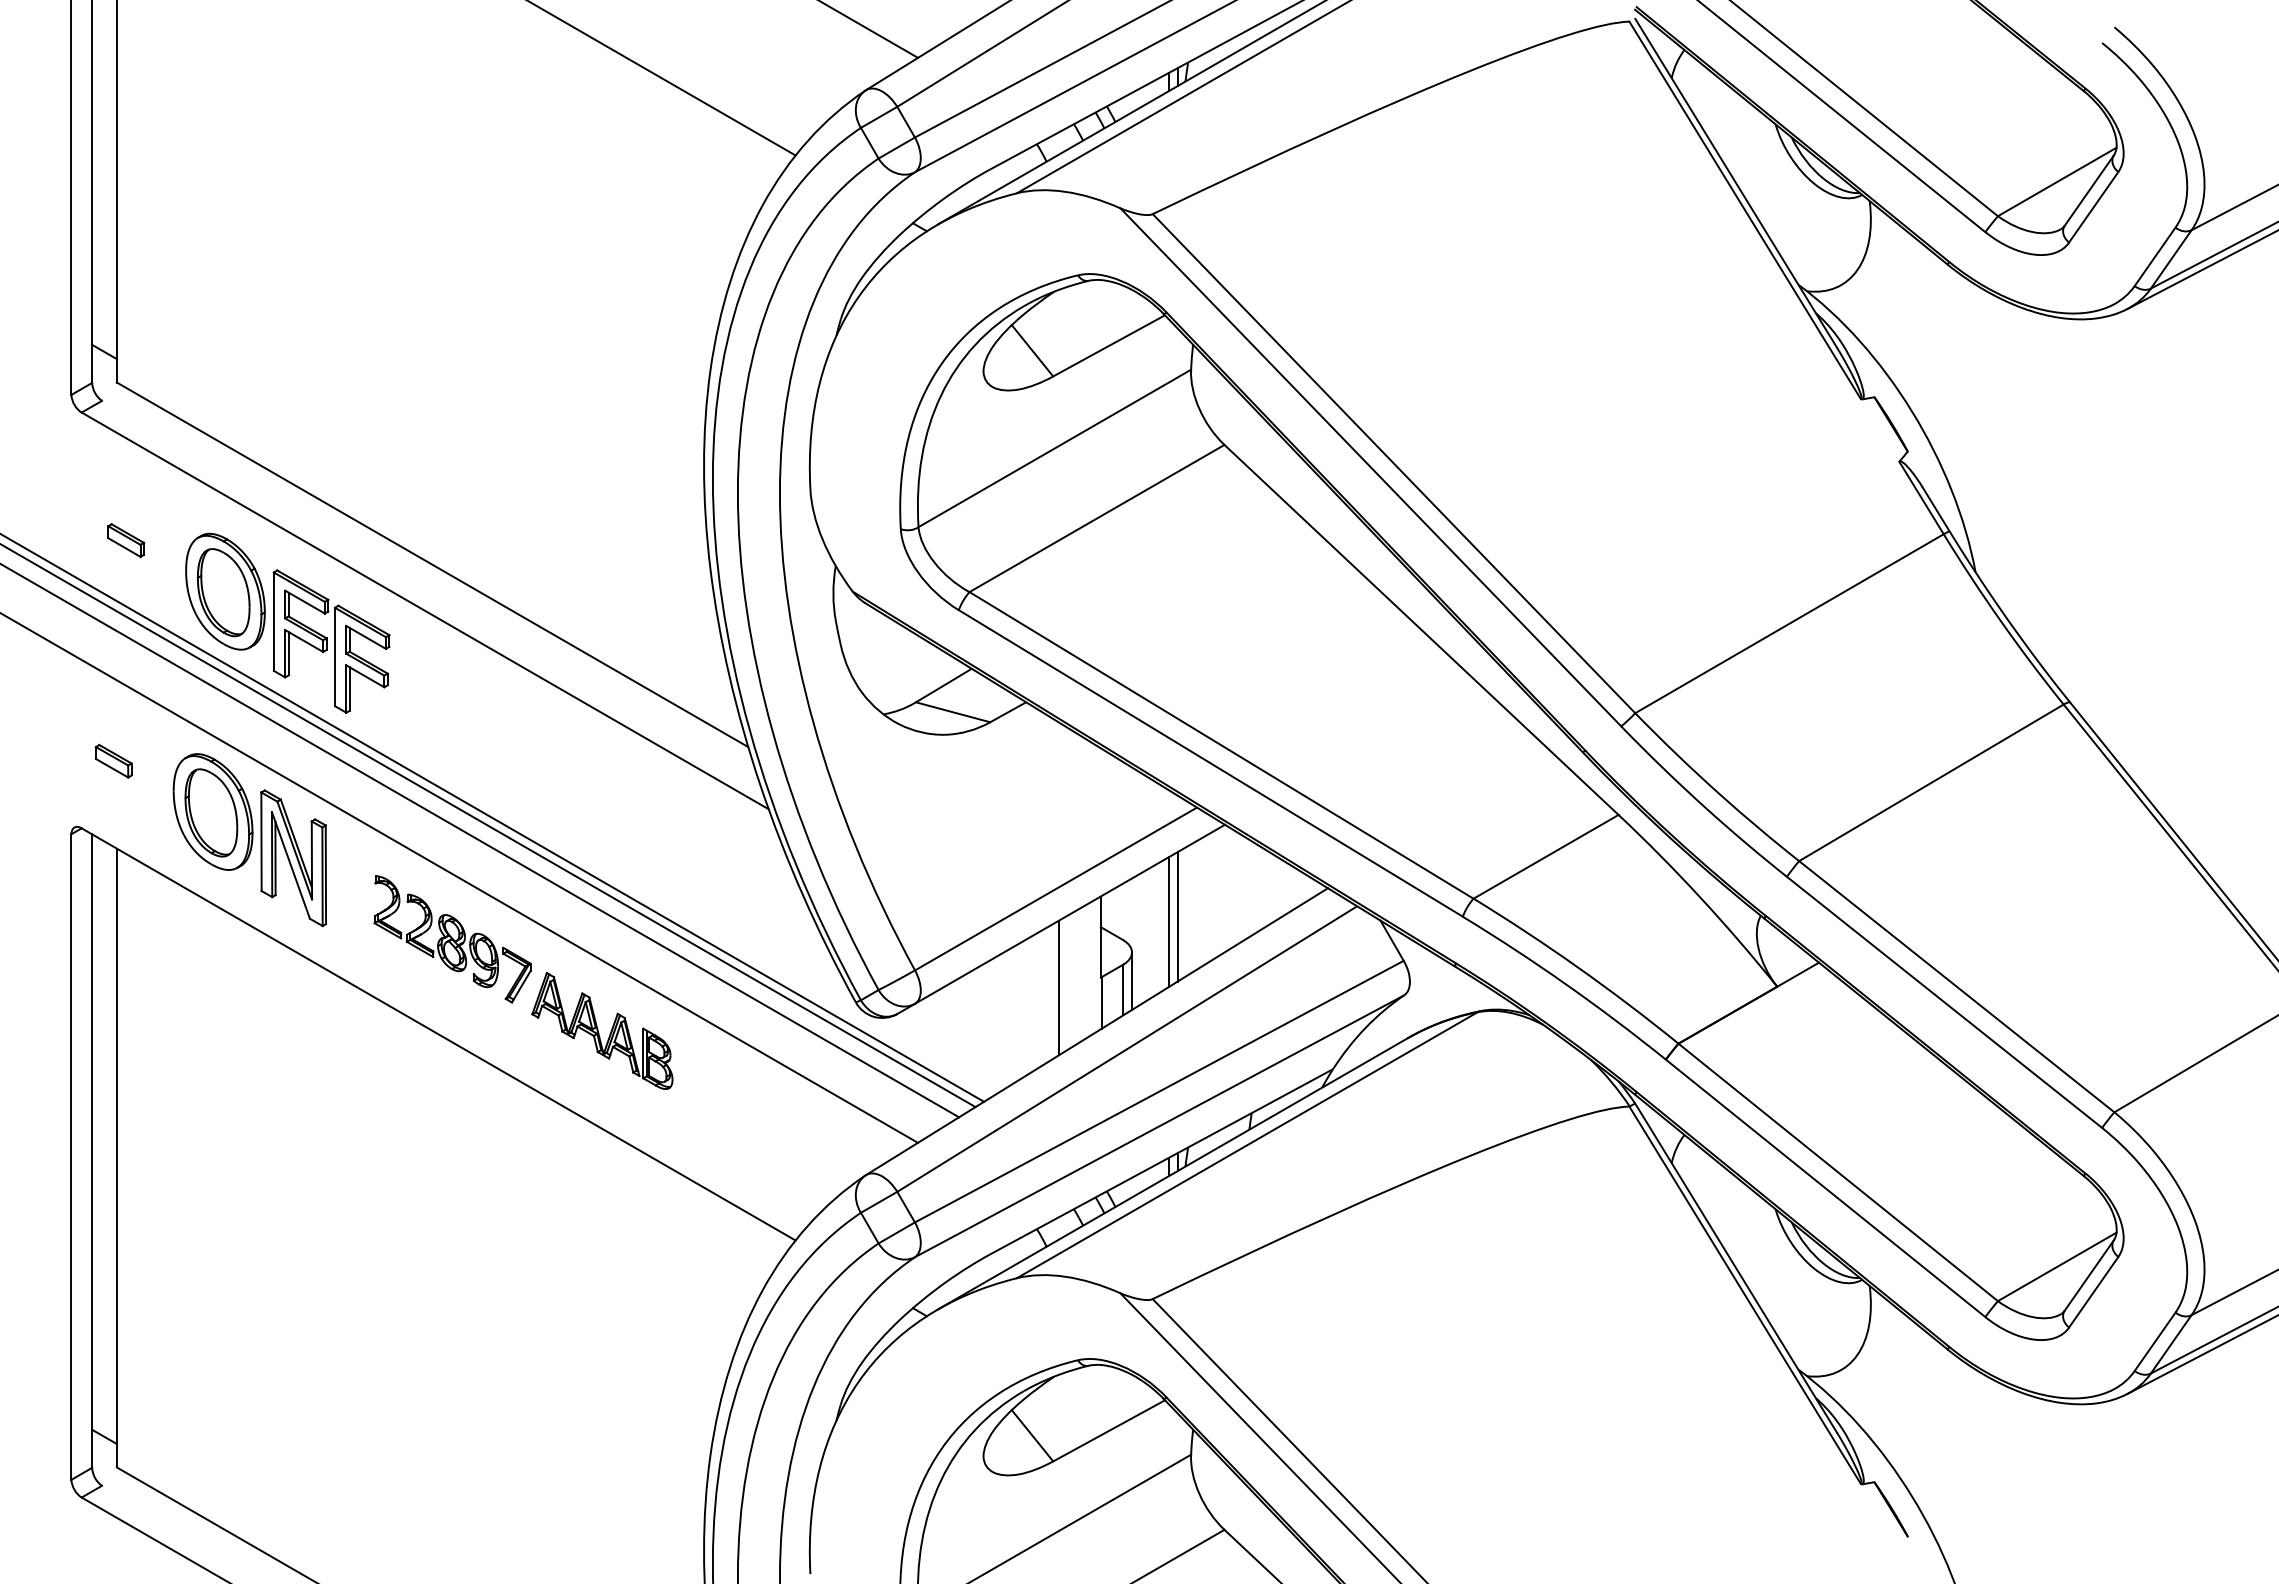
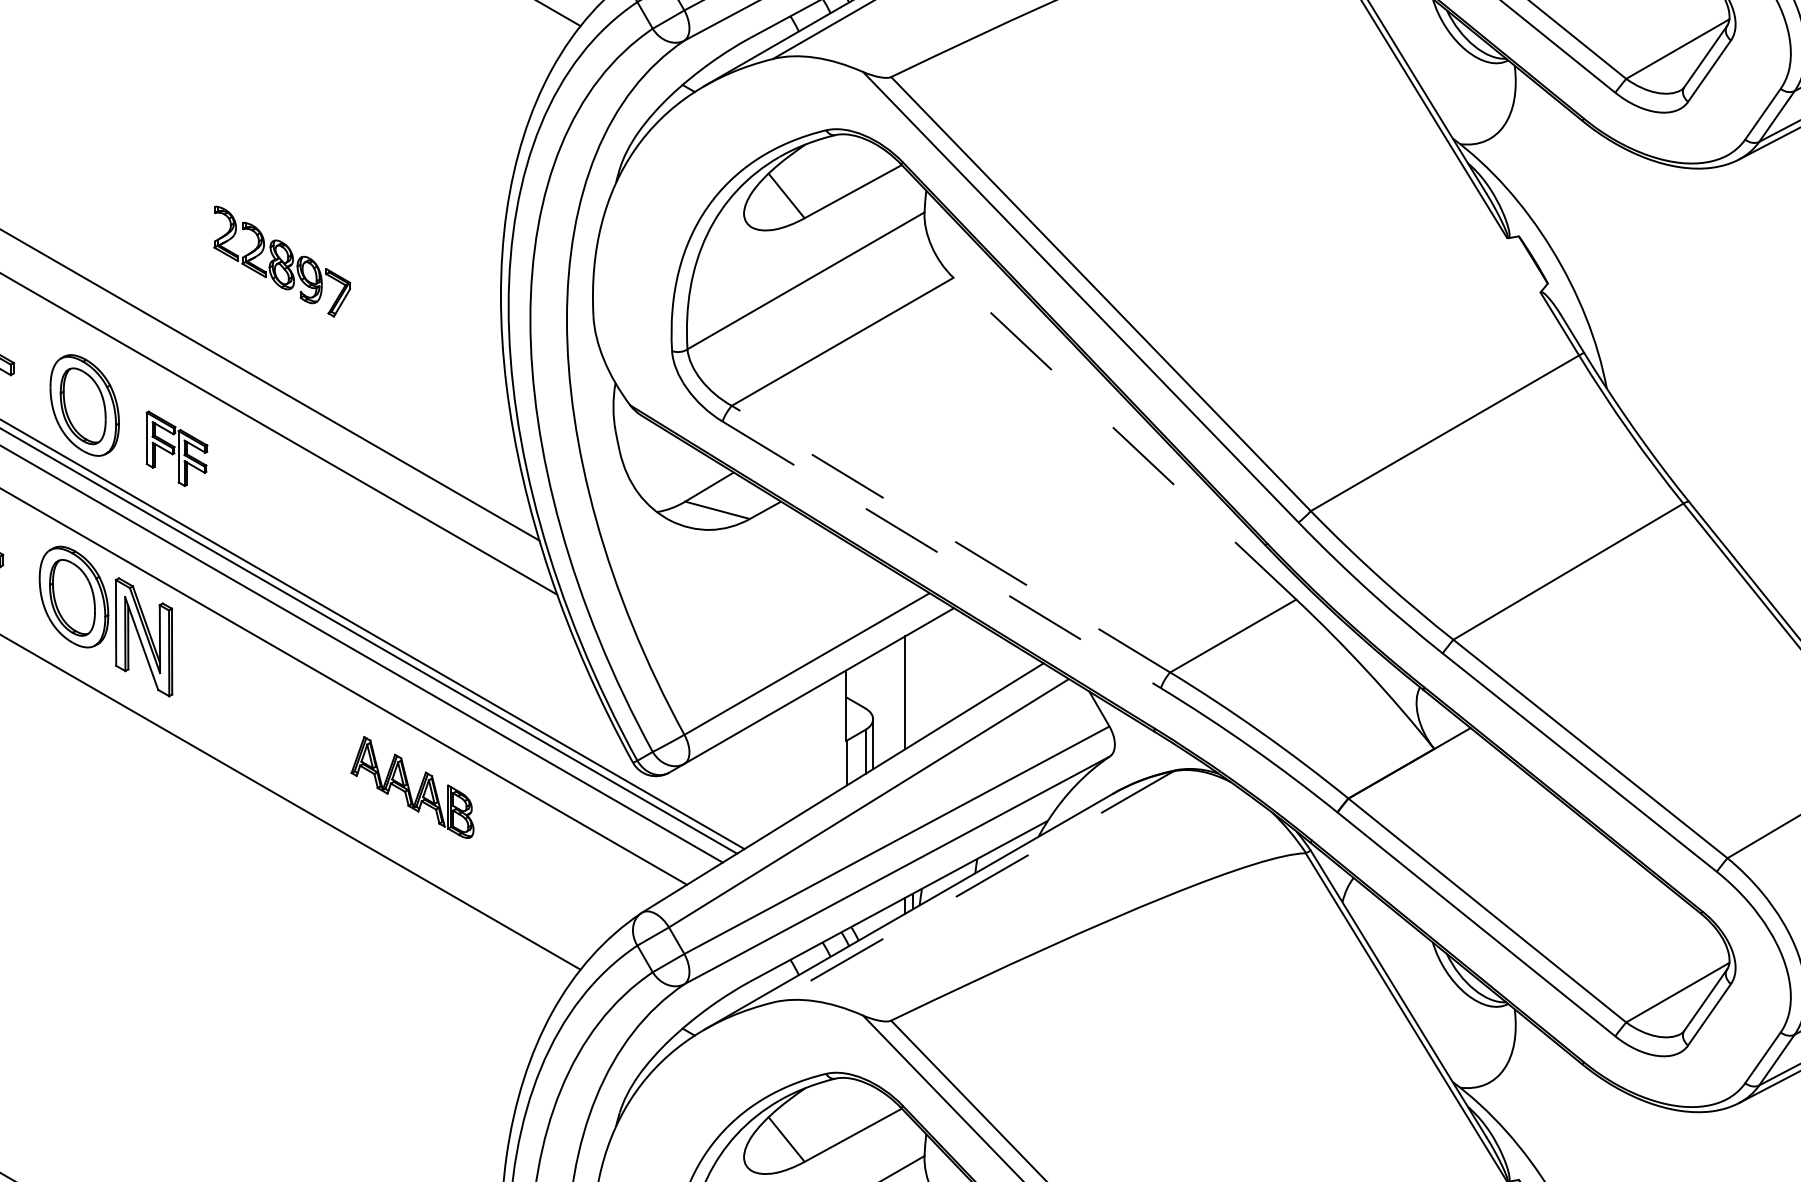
line: (1421, 629) -> (1124, 438), solid -> dashed
part: (331, 641) -> (176, 448), size x0.6
line: (1221, 745) -> (950, 539), solid -> dashed
line: (1210, 763) -> (941, 554), solid -> dashed
line: (1177, 916) -> (912, 687), removed
part: (452, 939) -> (282, 261), moved
line: (1059, 987) -> (810, 749), removed
line: (1247, 1145) -> (973, 887), solid -> dashed

